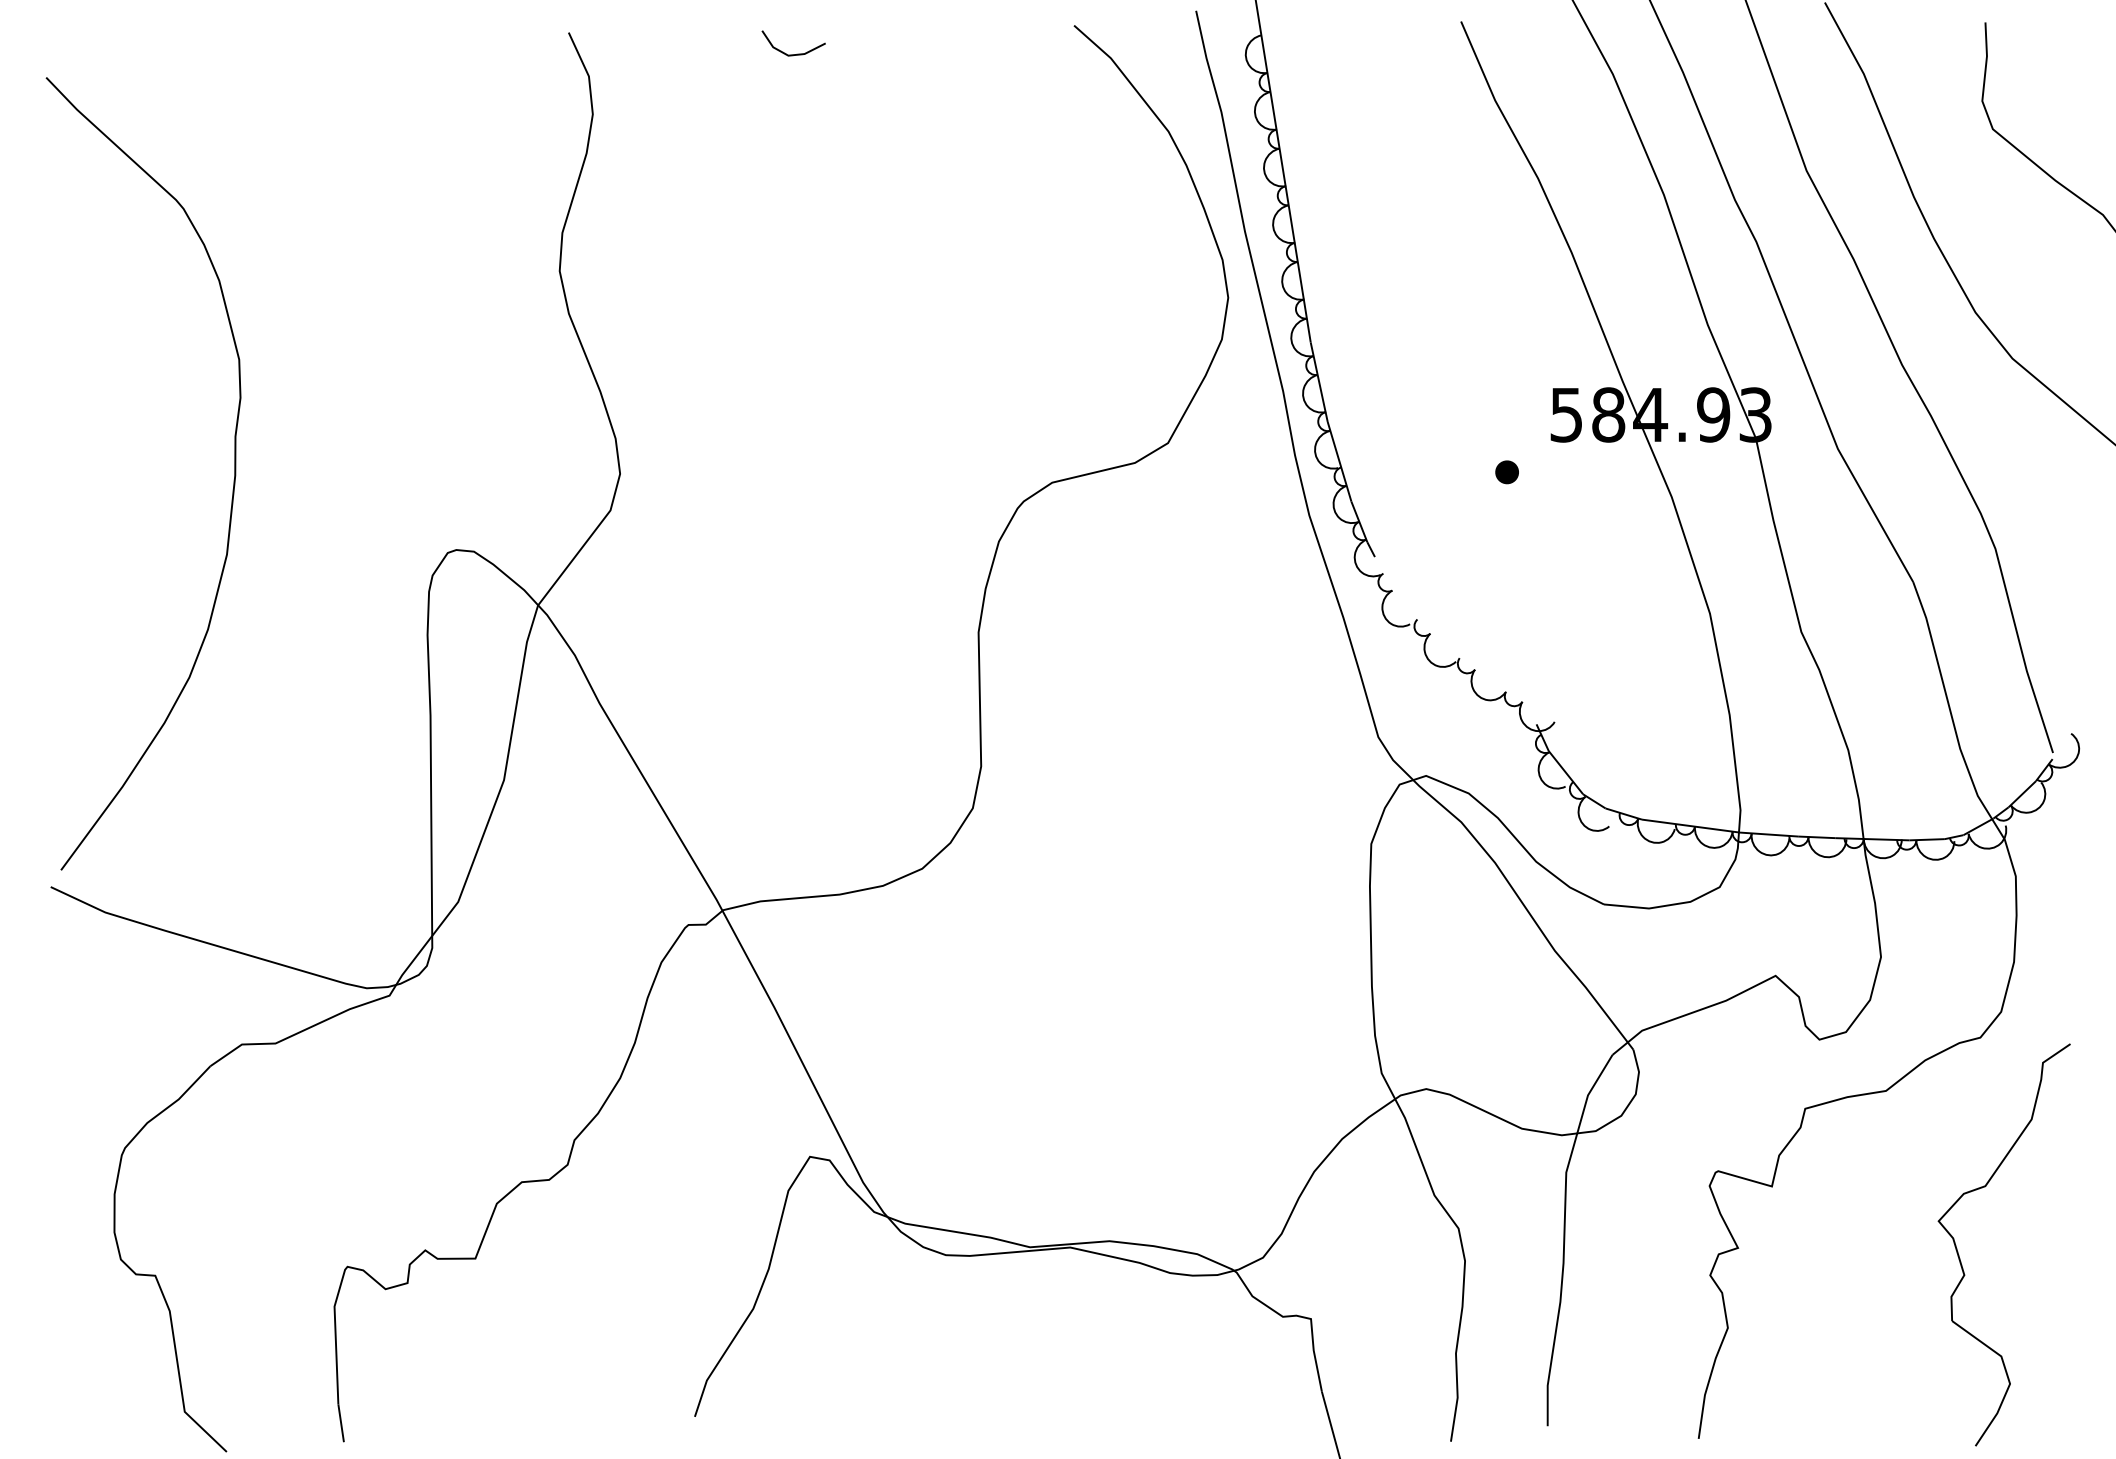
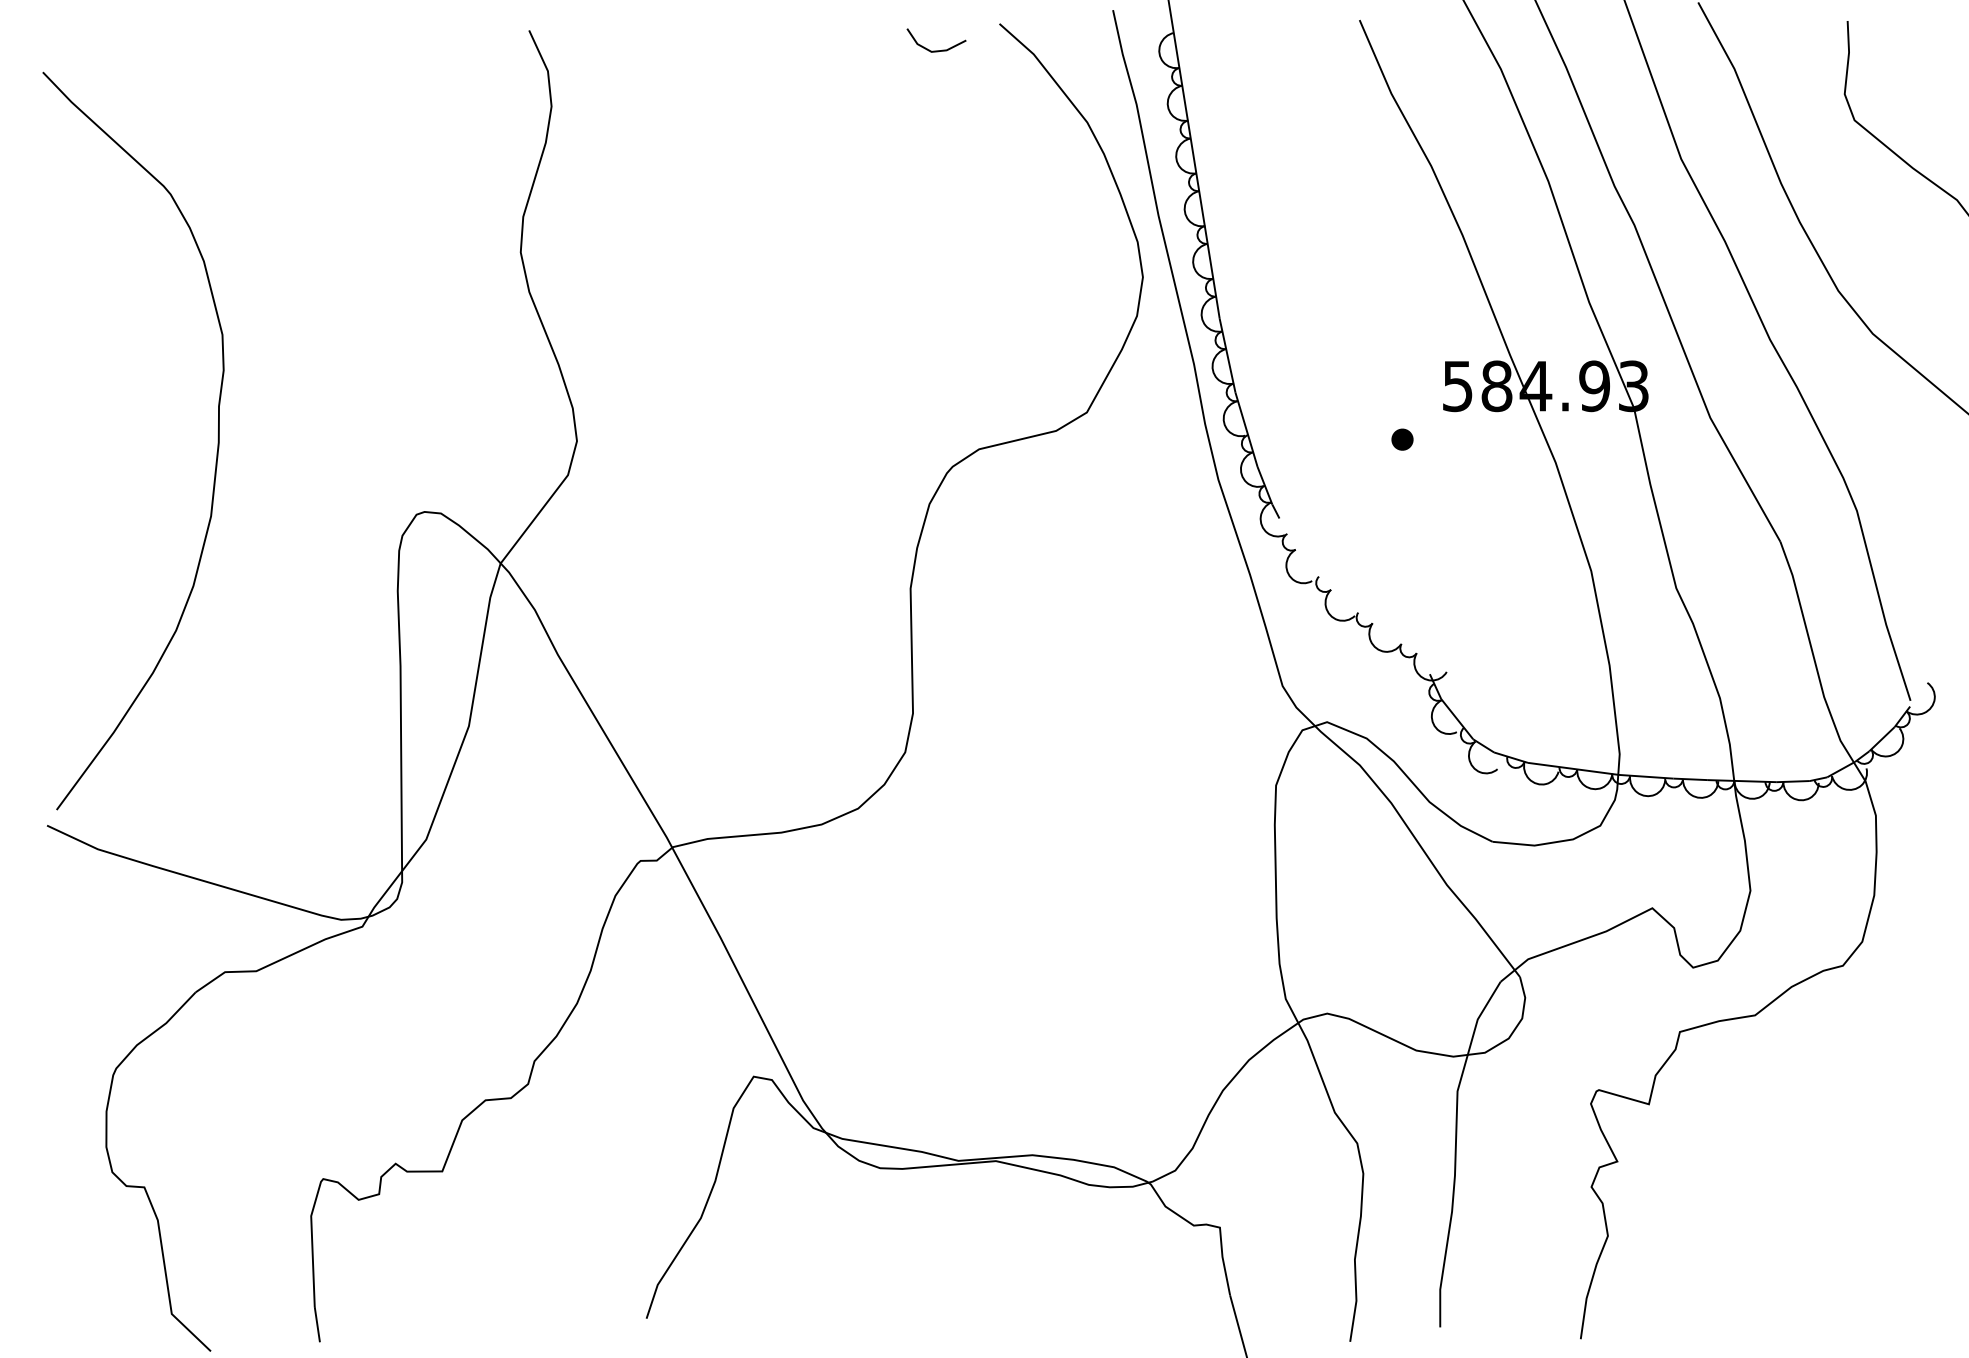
line: (793, 54) -> (936, 50), moved
part: (1959, 1254) -> (1823, 1167), removed

